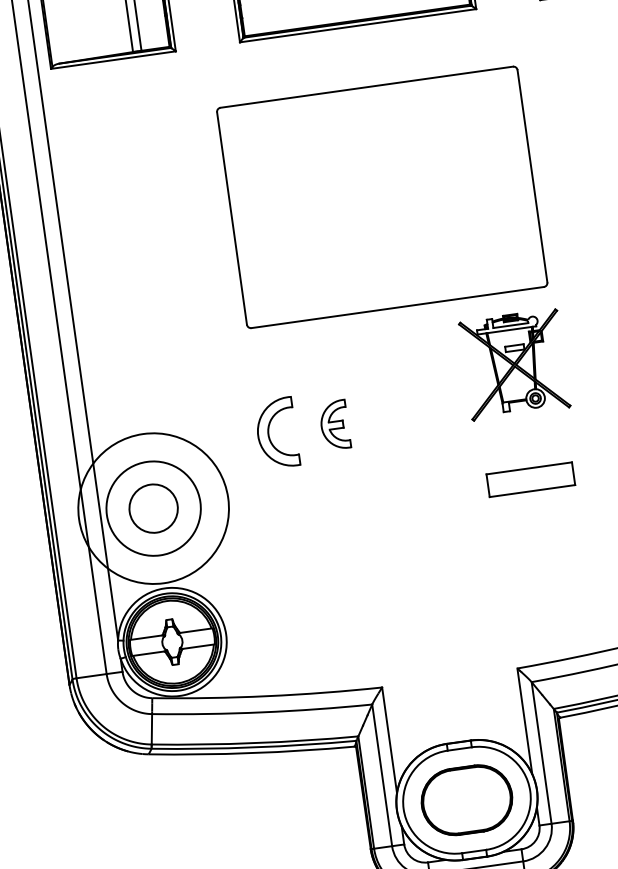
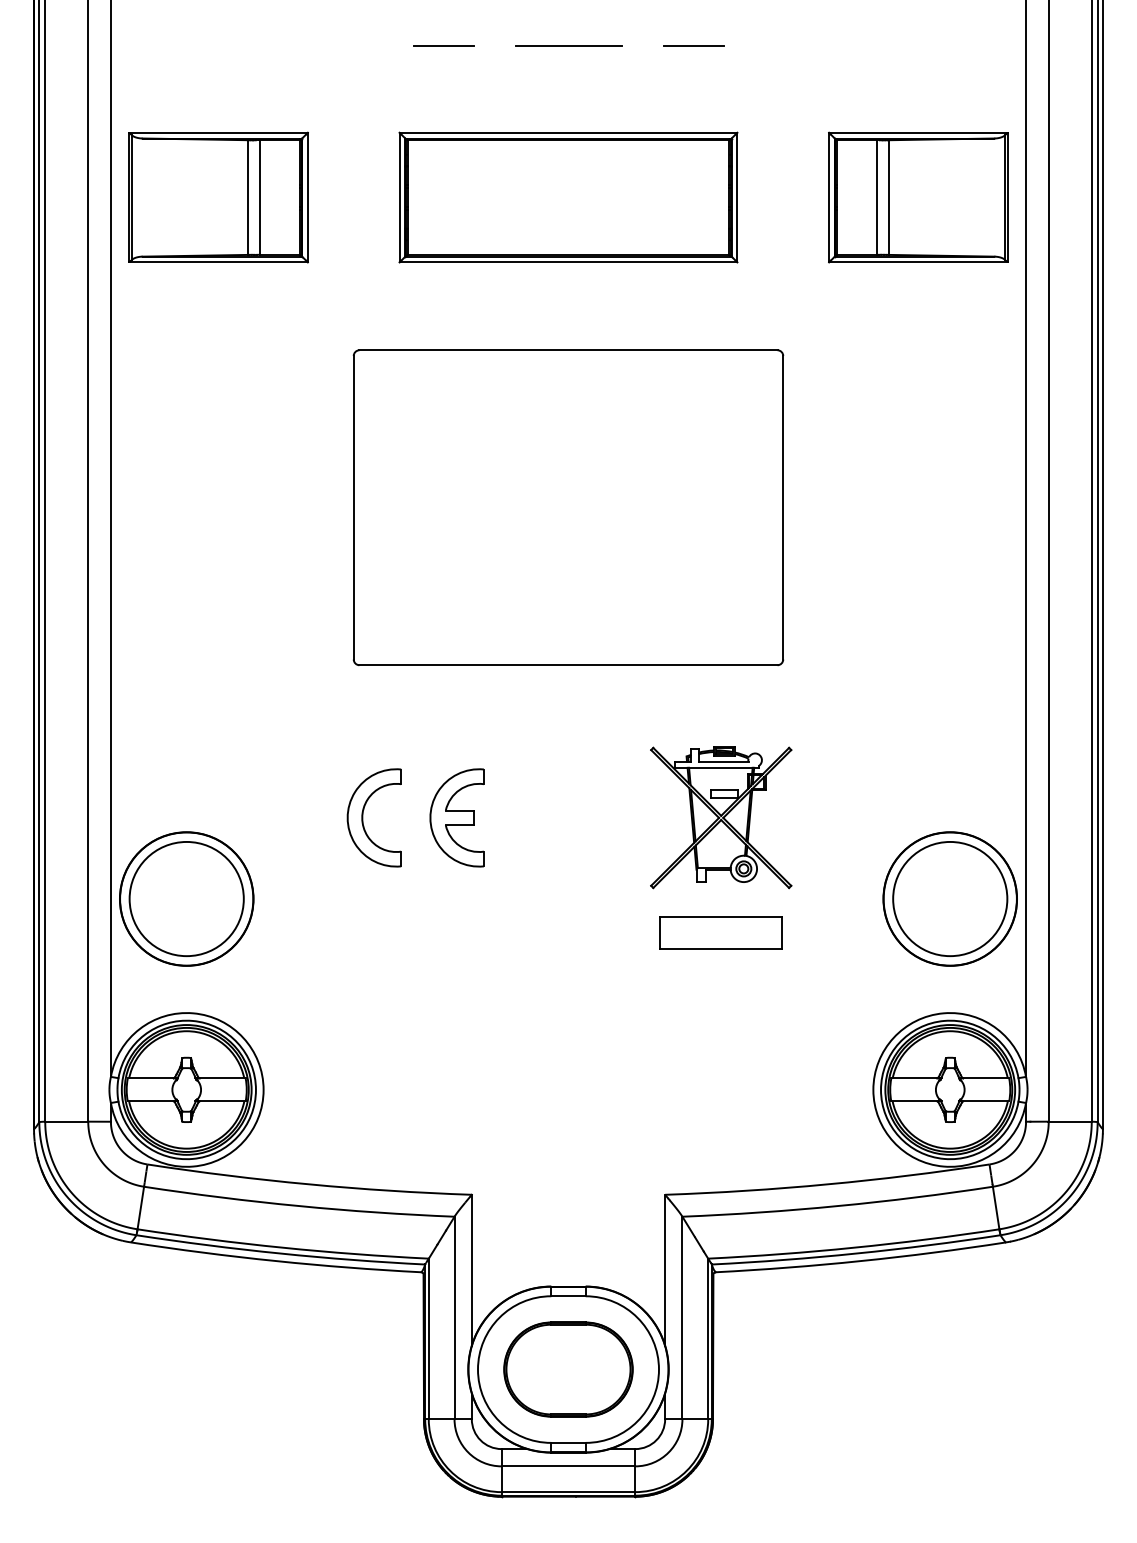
part: (514, 364) -> (721, 817), moved
part: (334, 425) -> (456, 817), size x1.43
circle: (153, 508) -> (186, 898), size x0.62
circle: (153, 508) -> (186, 898), size x1.67

